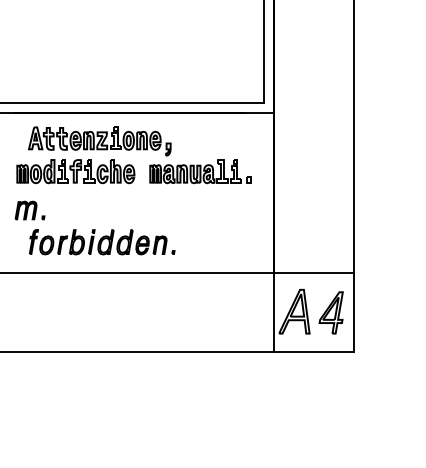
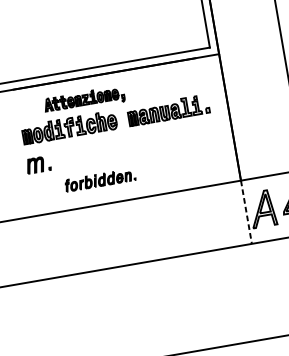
part: (99, 141) -> (84, 100), size x0.7
part: (102, 242) -> (100, 180), size x0.6
line: (274, 312) -> (246, 212), solid -> dashed

